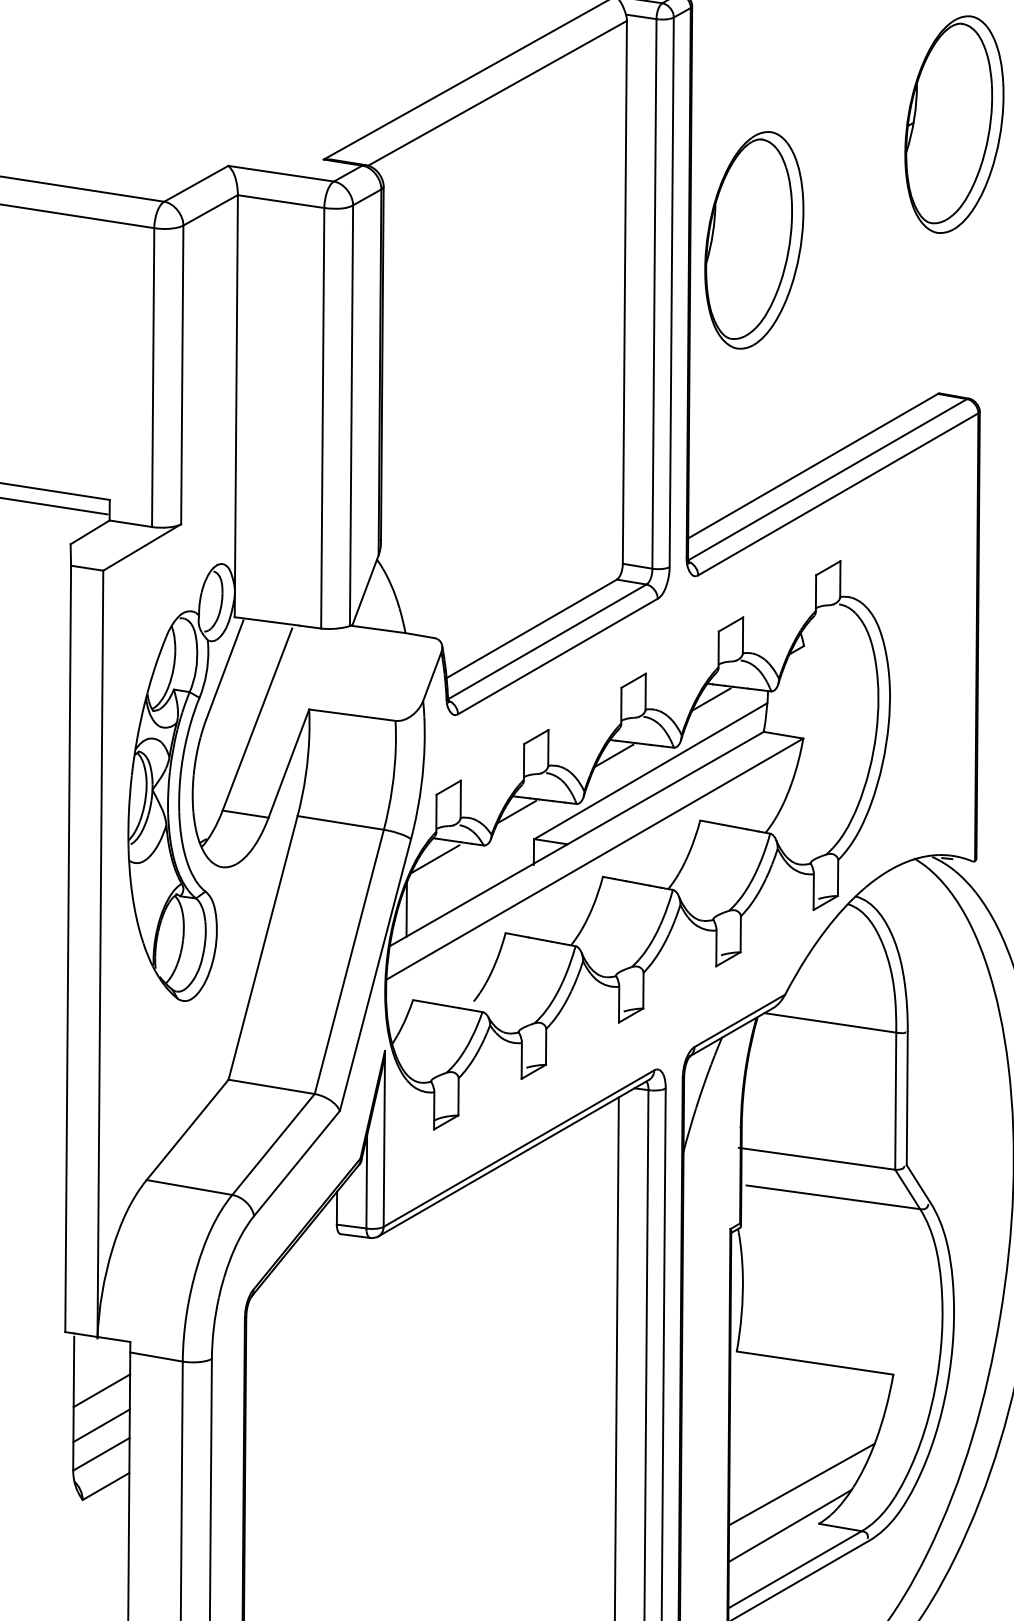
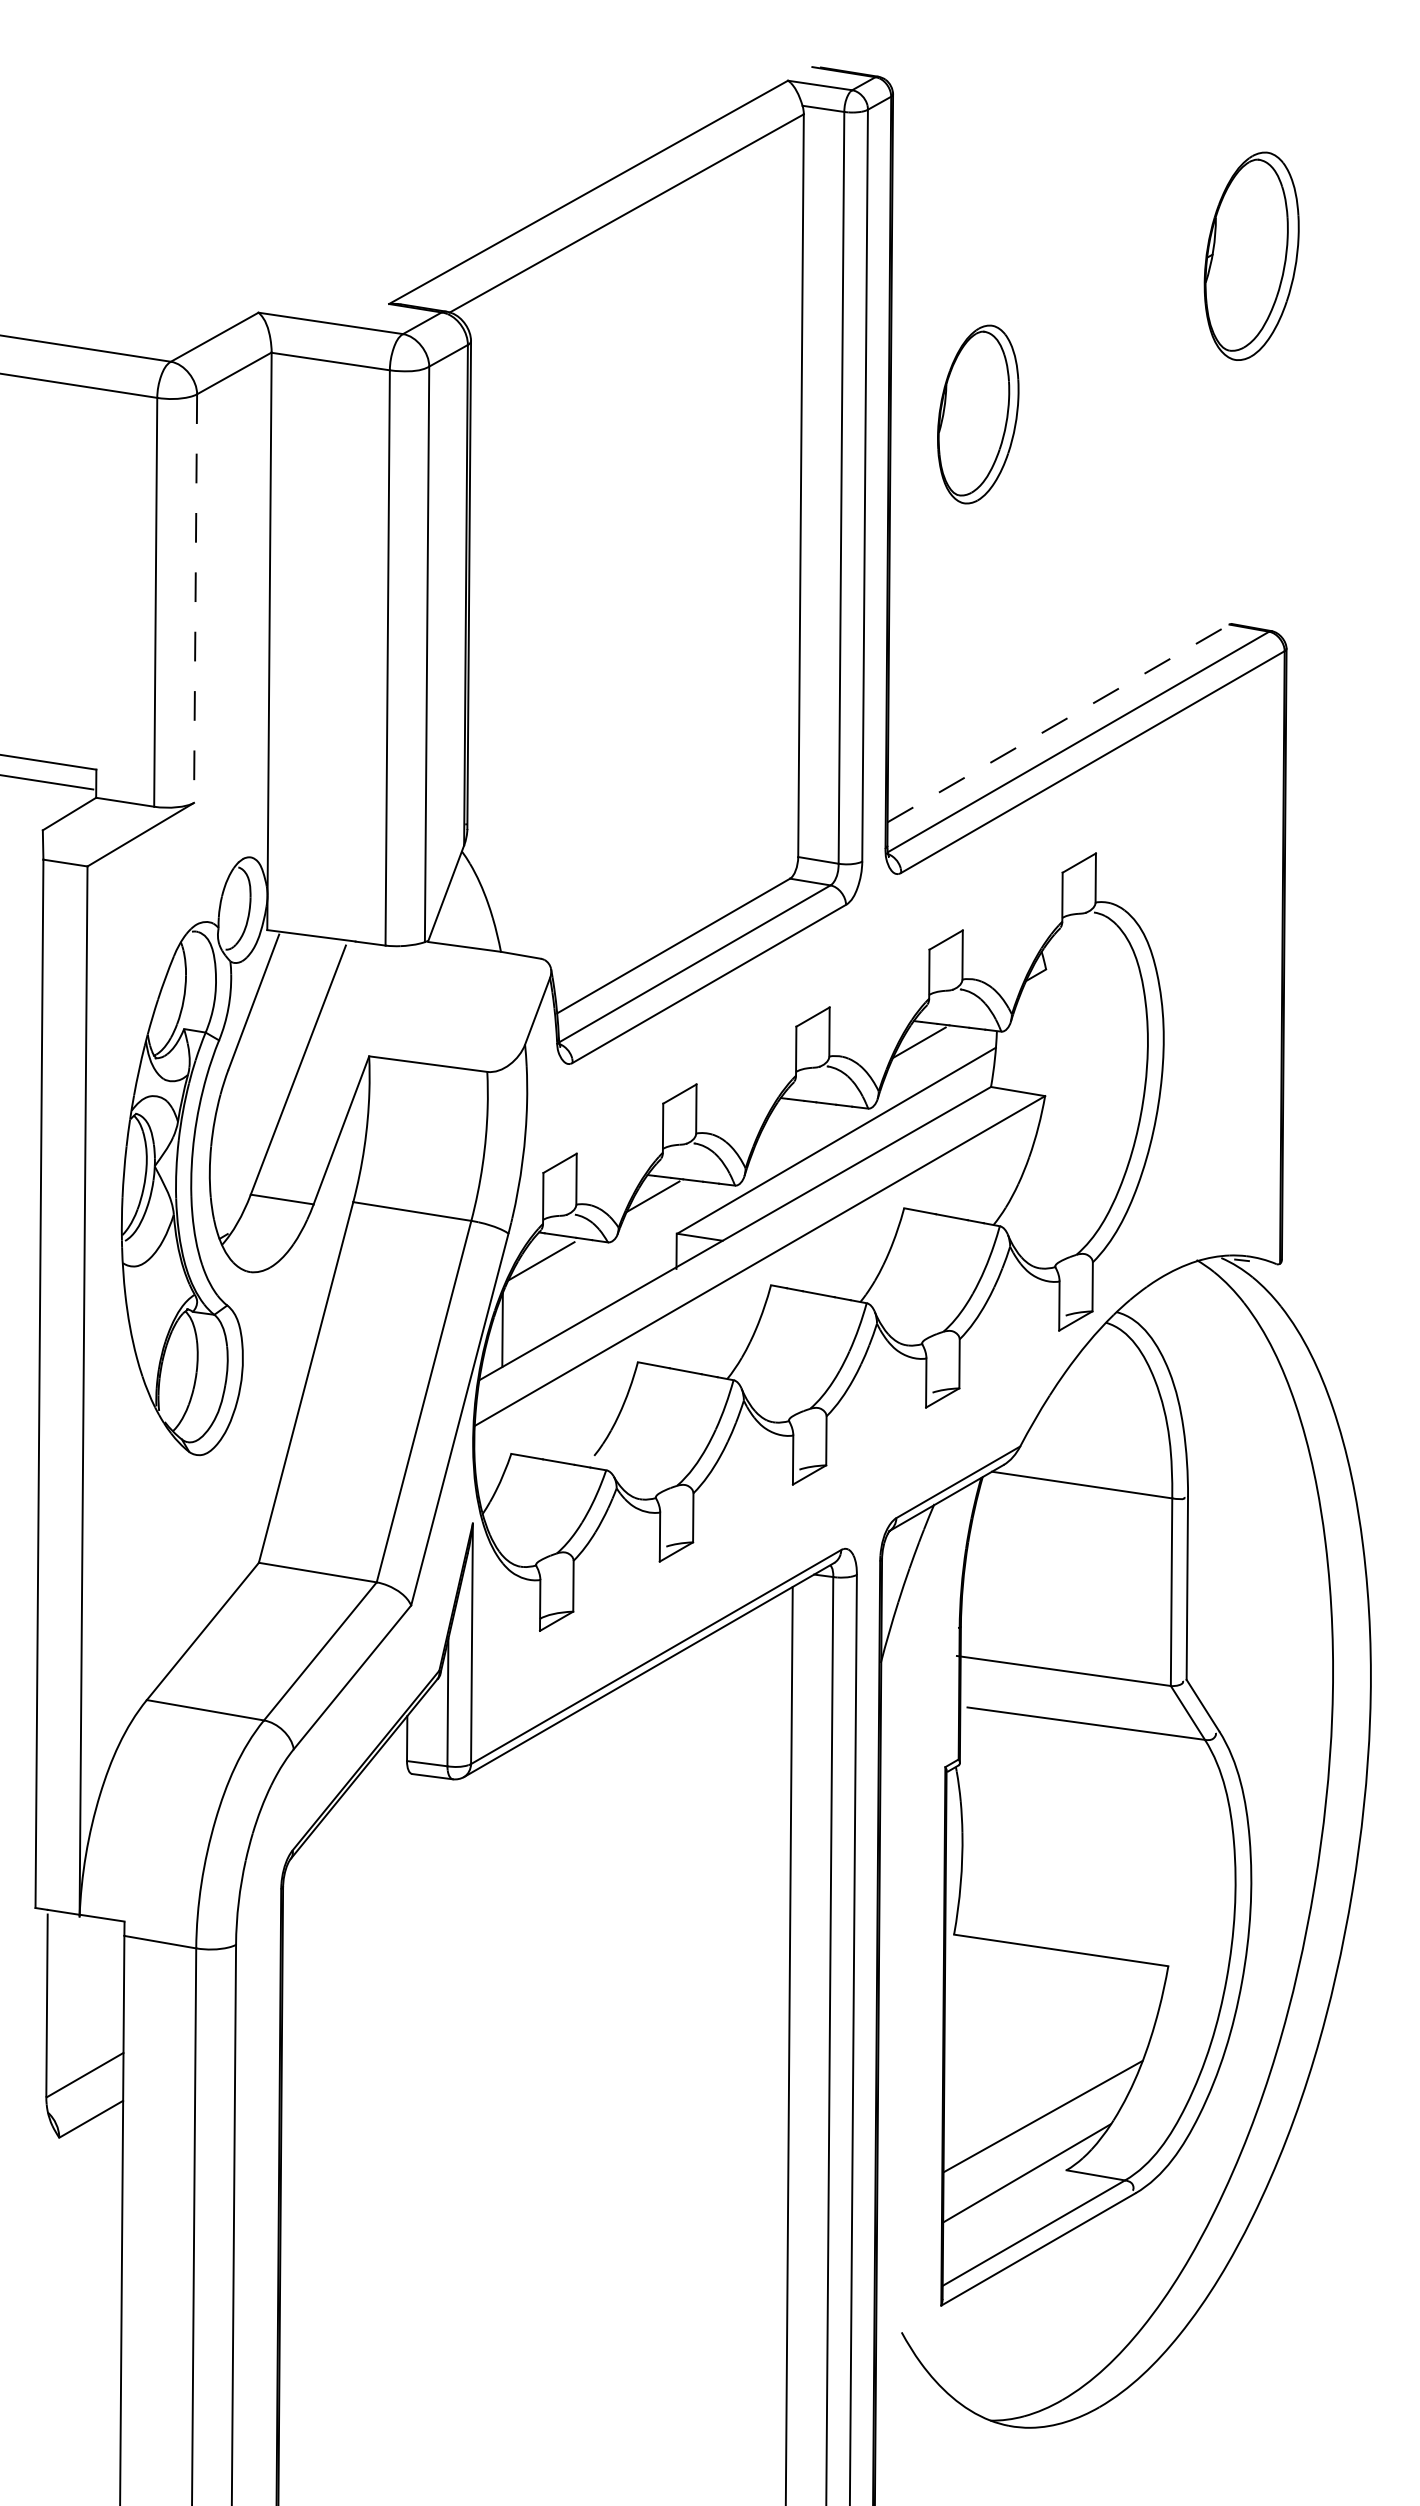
part: (954, 124) -> (1251, 256), size x0.7
part: (754, 240) -> (978, 414), size x0.6
line: (182, 375) -> (195, 599), solid -> dashed
line: (813, 466) -> (1058, 723), solid -> dashed
line: (614, 755) -> (786, 1119), removed
line: (101, 1390) -> (85, 1988), removed
line: (101, 1425) -> (84, 2035), removed

